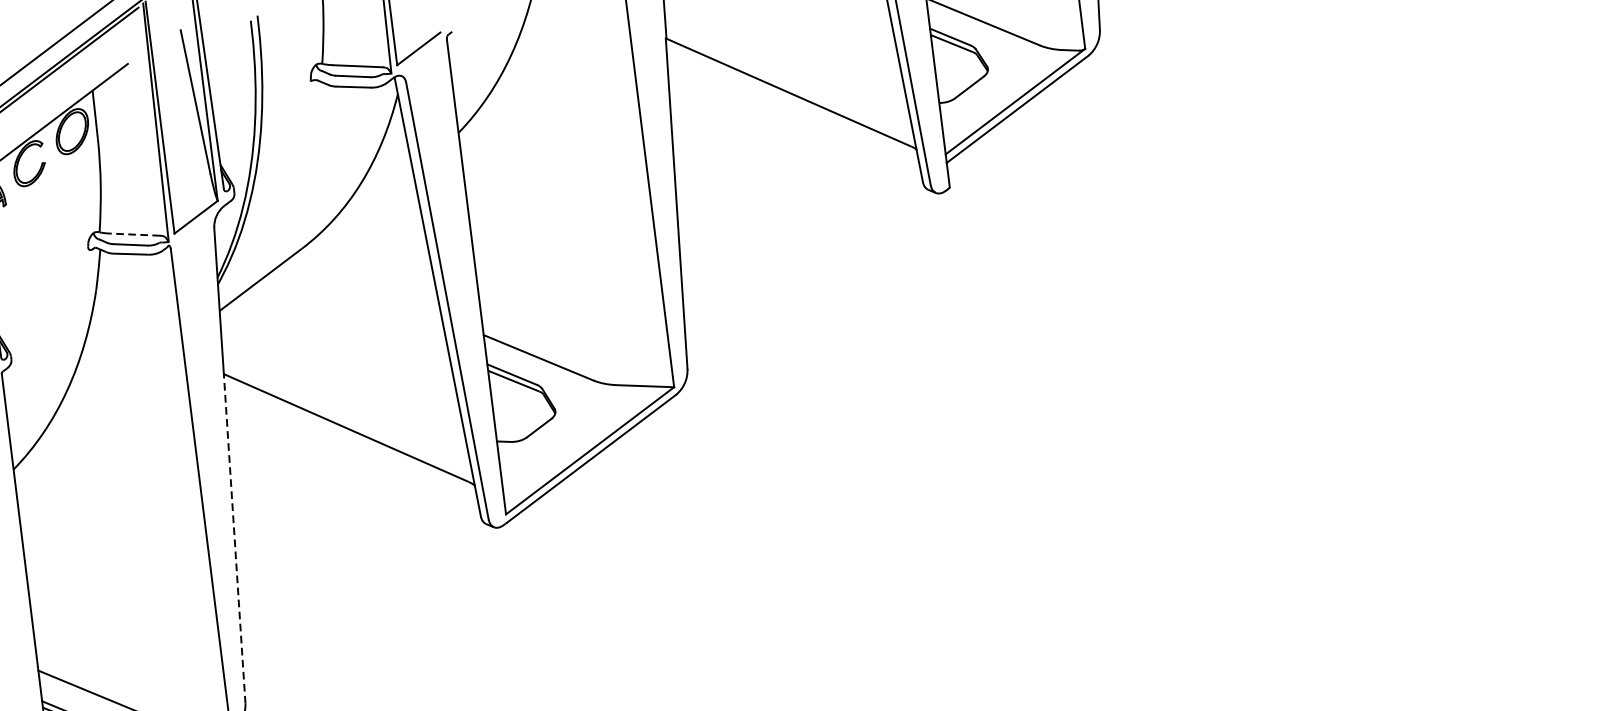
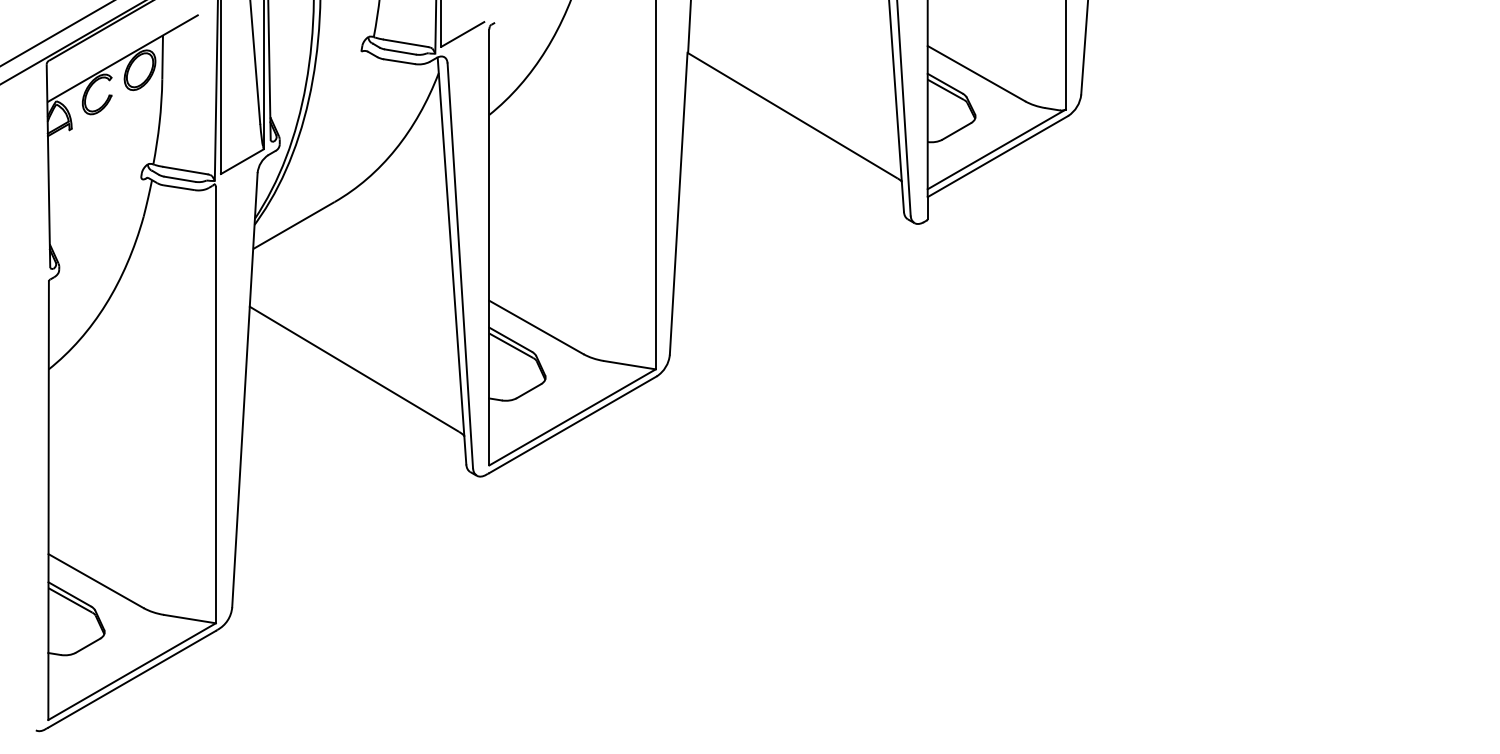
line: (135, 234) -> (185, 170), dashed -> solid
line: (235, 539) -> (241, 457), dashed -> solid

